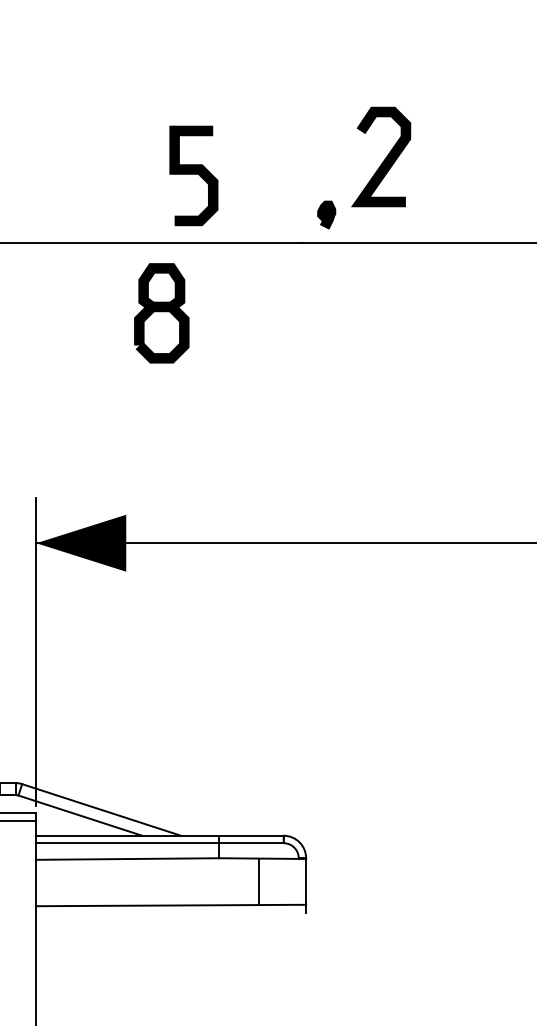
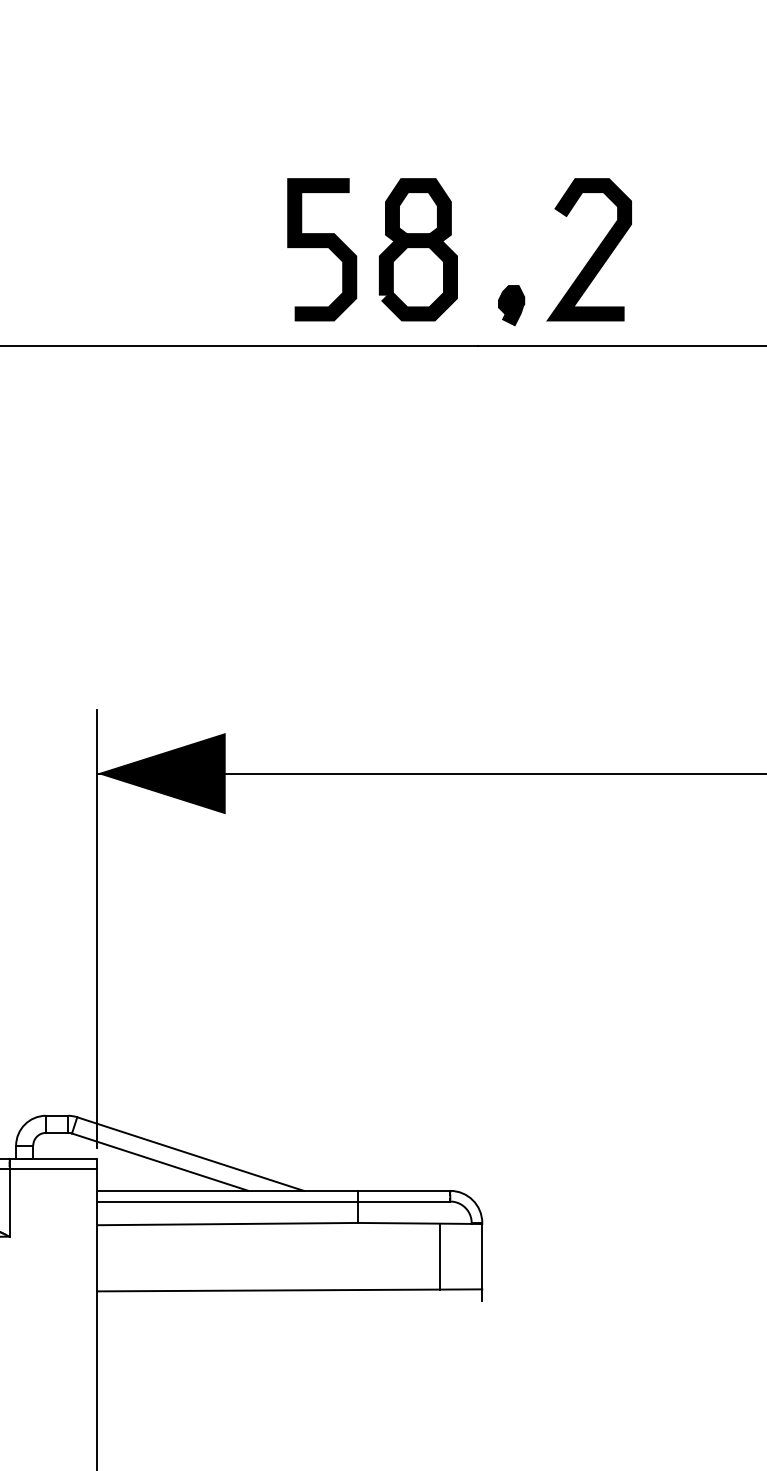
curve: (384, 159) -> (593, 253), moved
part: (161, 313) -> (418, 249), moved
line: (259, 881) -> (440, 1256), moved

